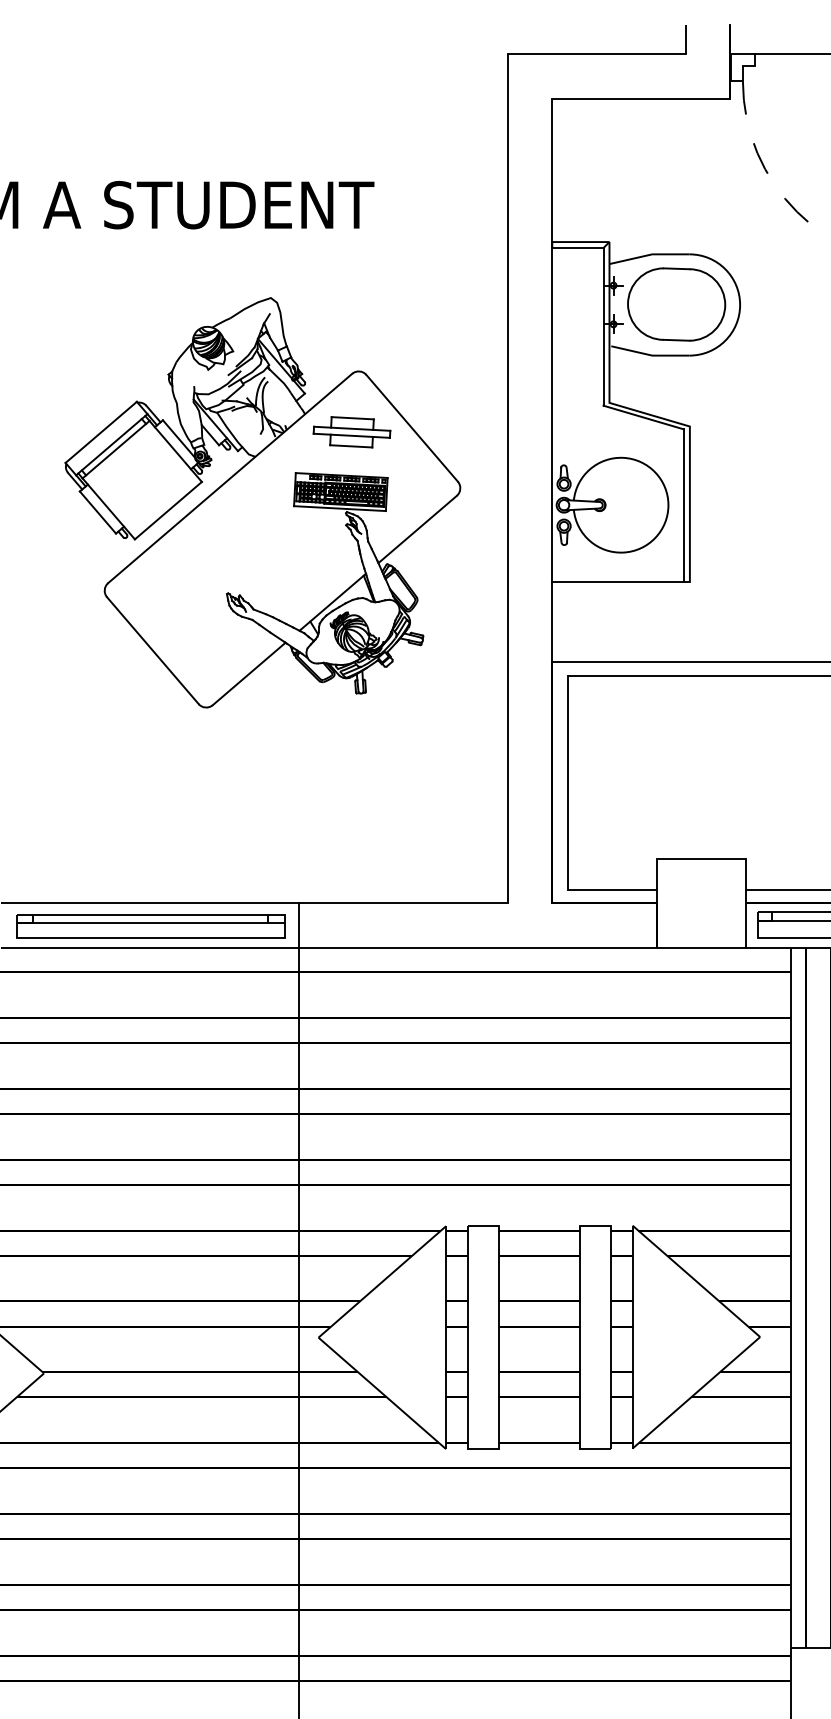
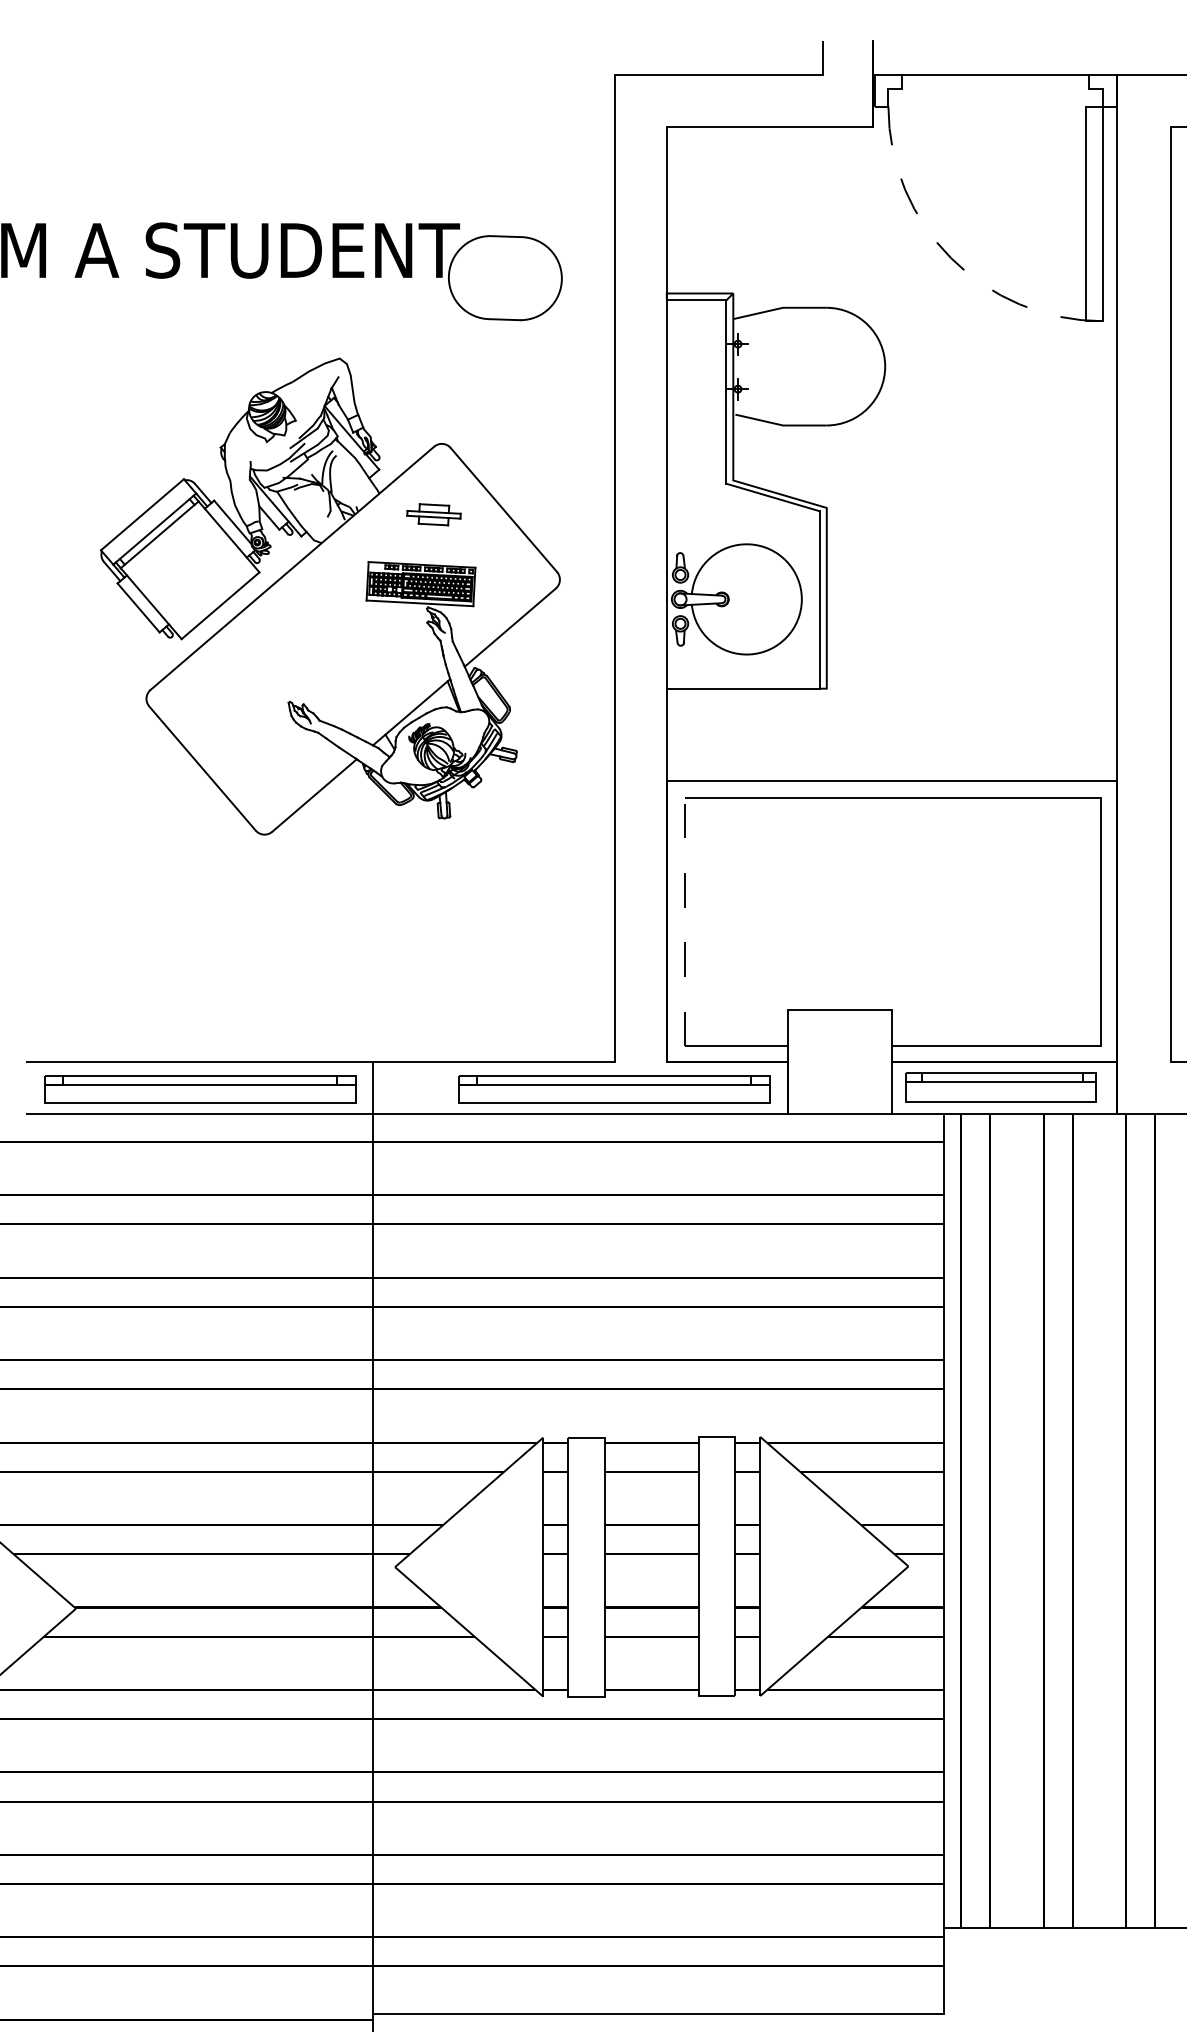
part: (676, 304) -> (505, 278), moved
part: (351, 432) -> (433, 514), size x0.6
line: (568, 783) -> (685, 922), solid -> dashed
part: (507, 926) -> (614, 1089), added

